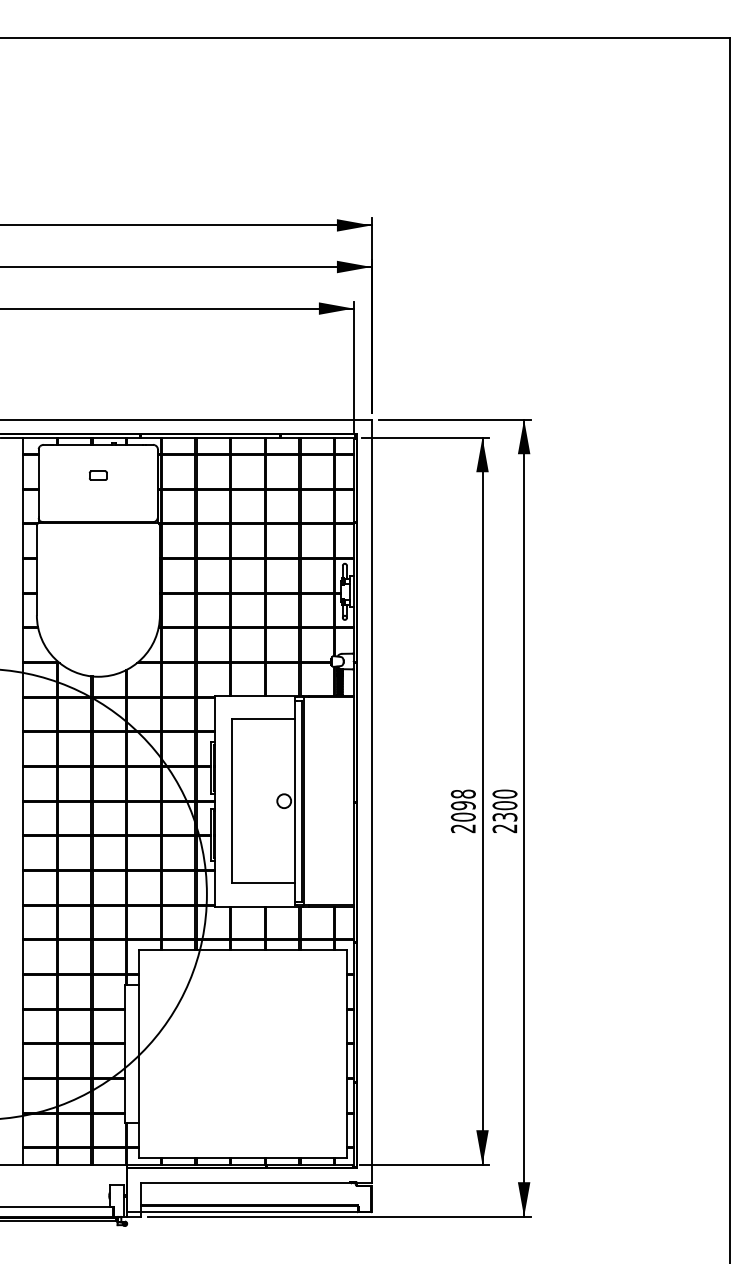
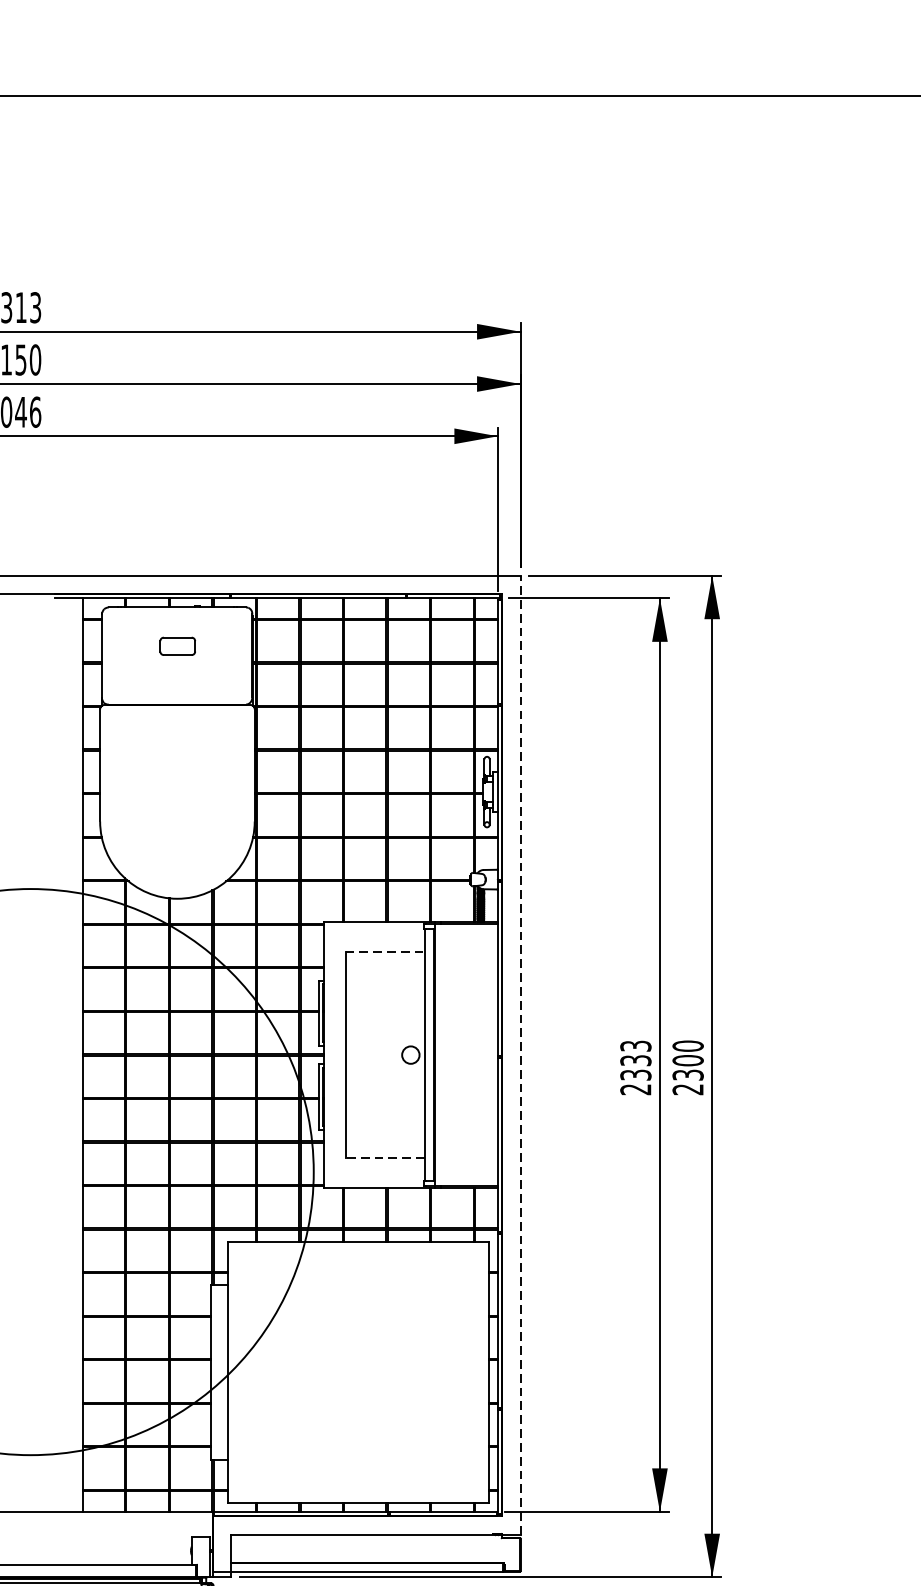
part: (97, 475) -> (176, 645), size x1.6
line: (263, 719) -> (384, 952), solid -> dashed
line: (371, 801) -> (520, 1055), solid -> dashed
text: (463, 805) -> (636, 1060), 2098 -> 2333
line: (263, 883) -> (384, 1158), solid -> dashed

